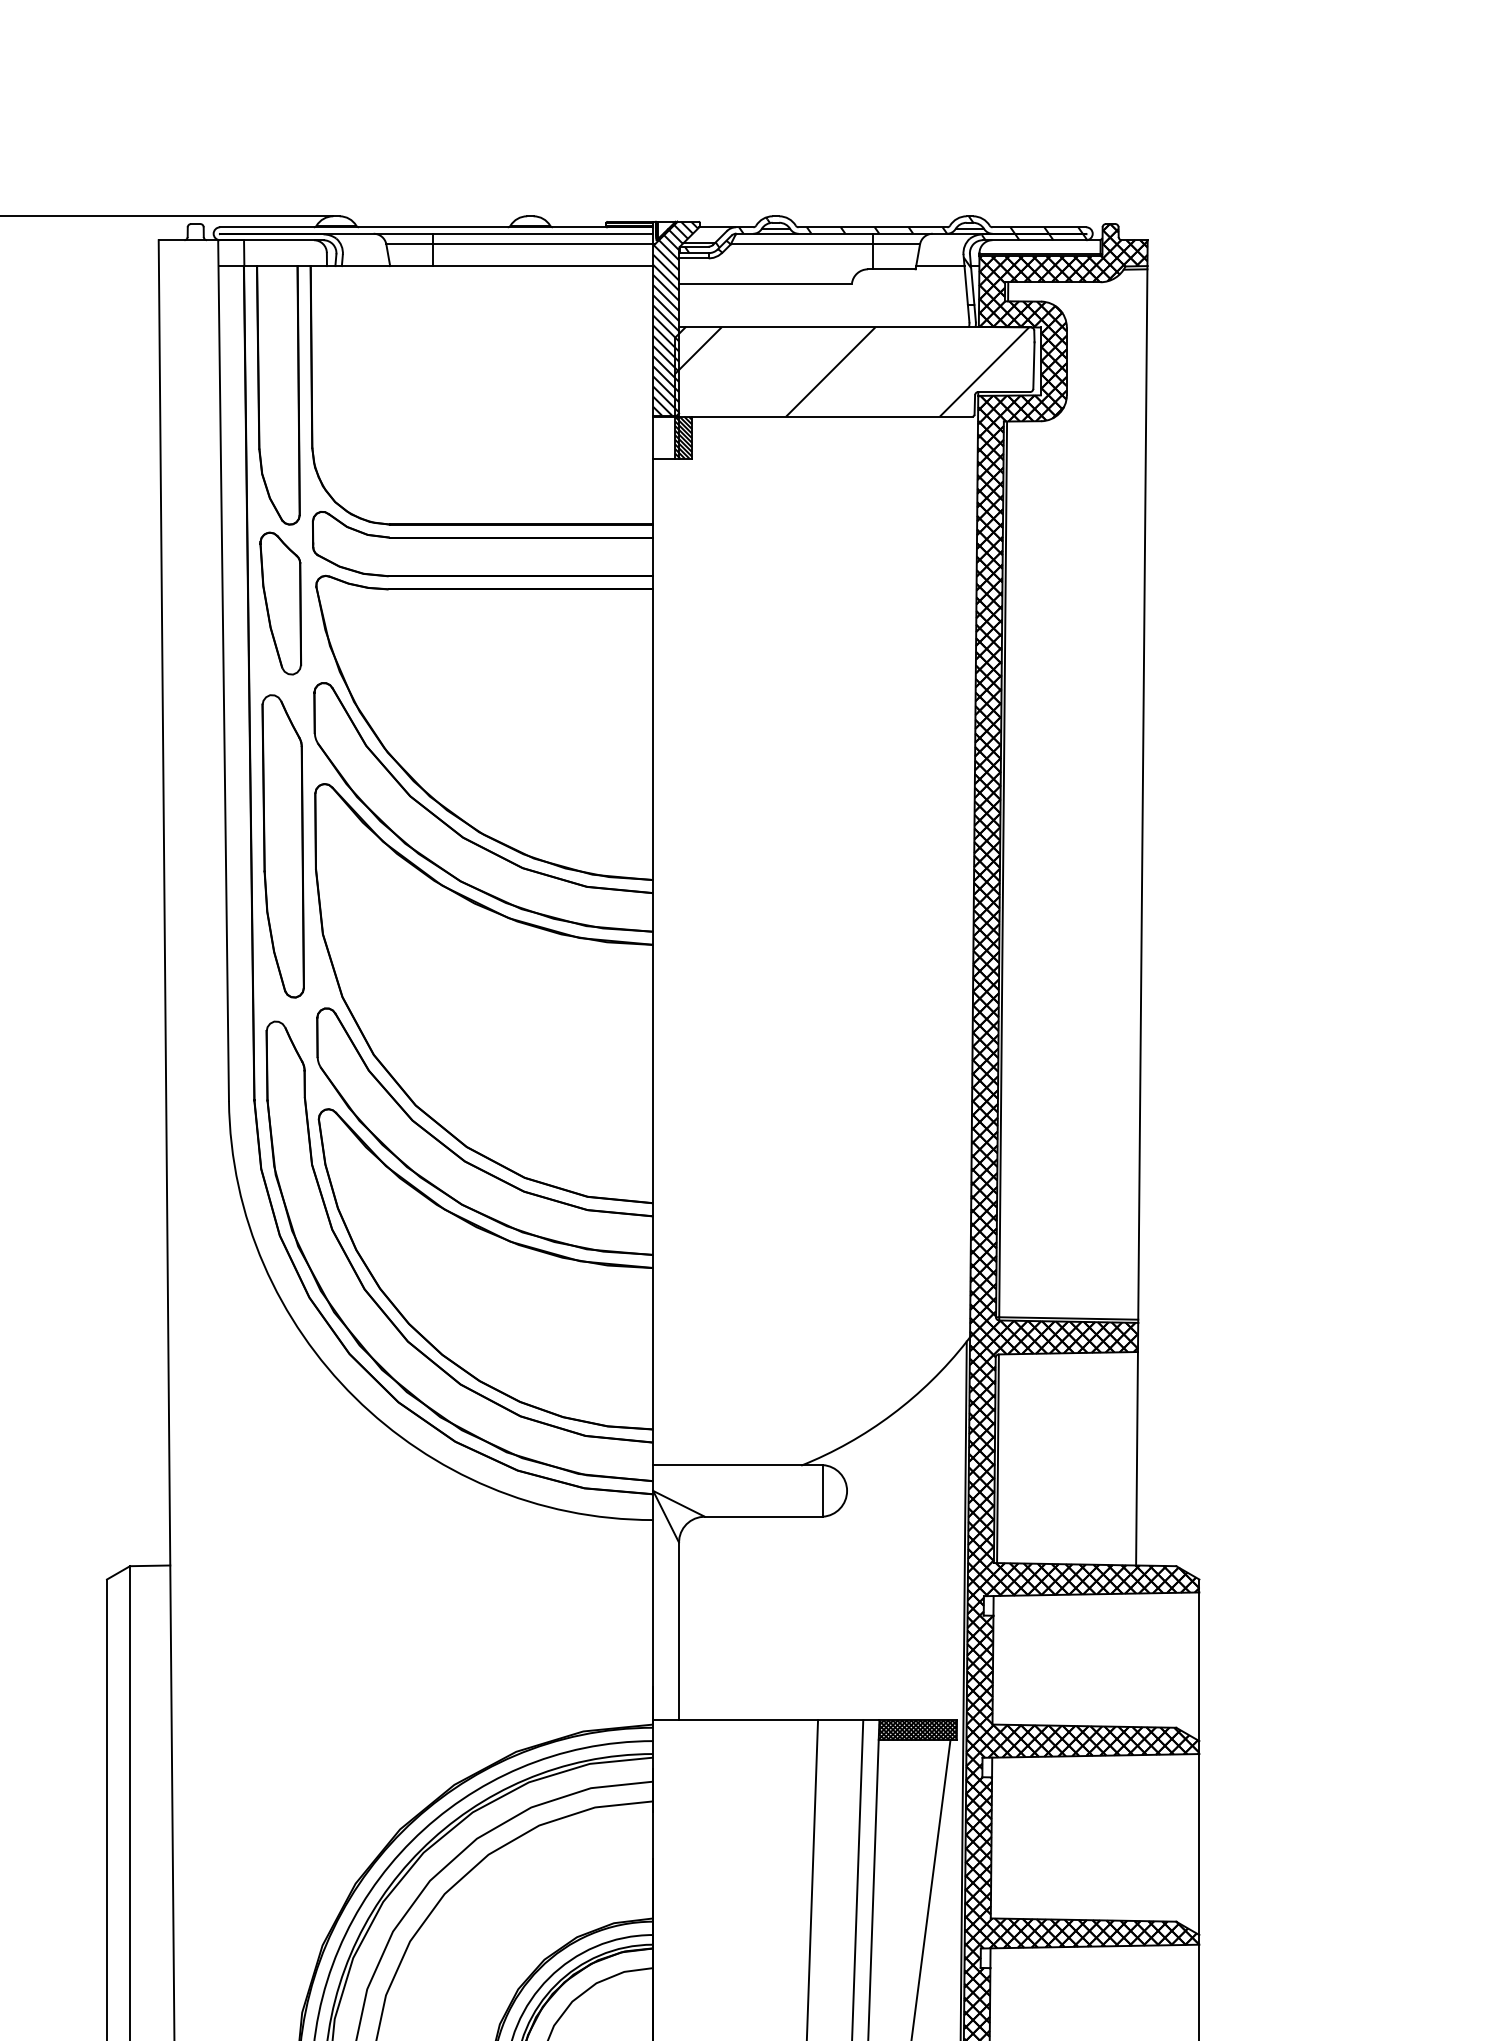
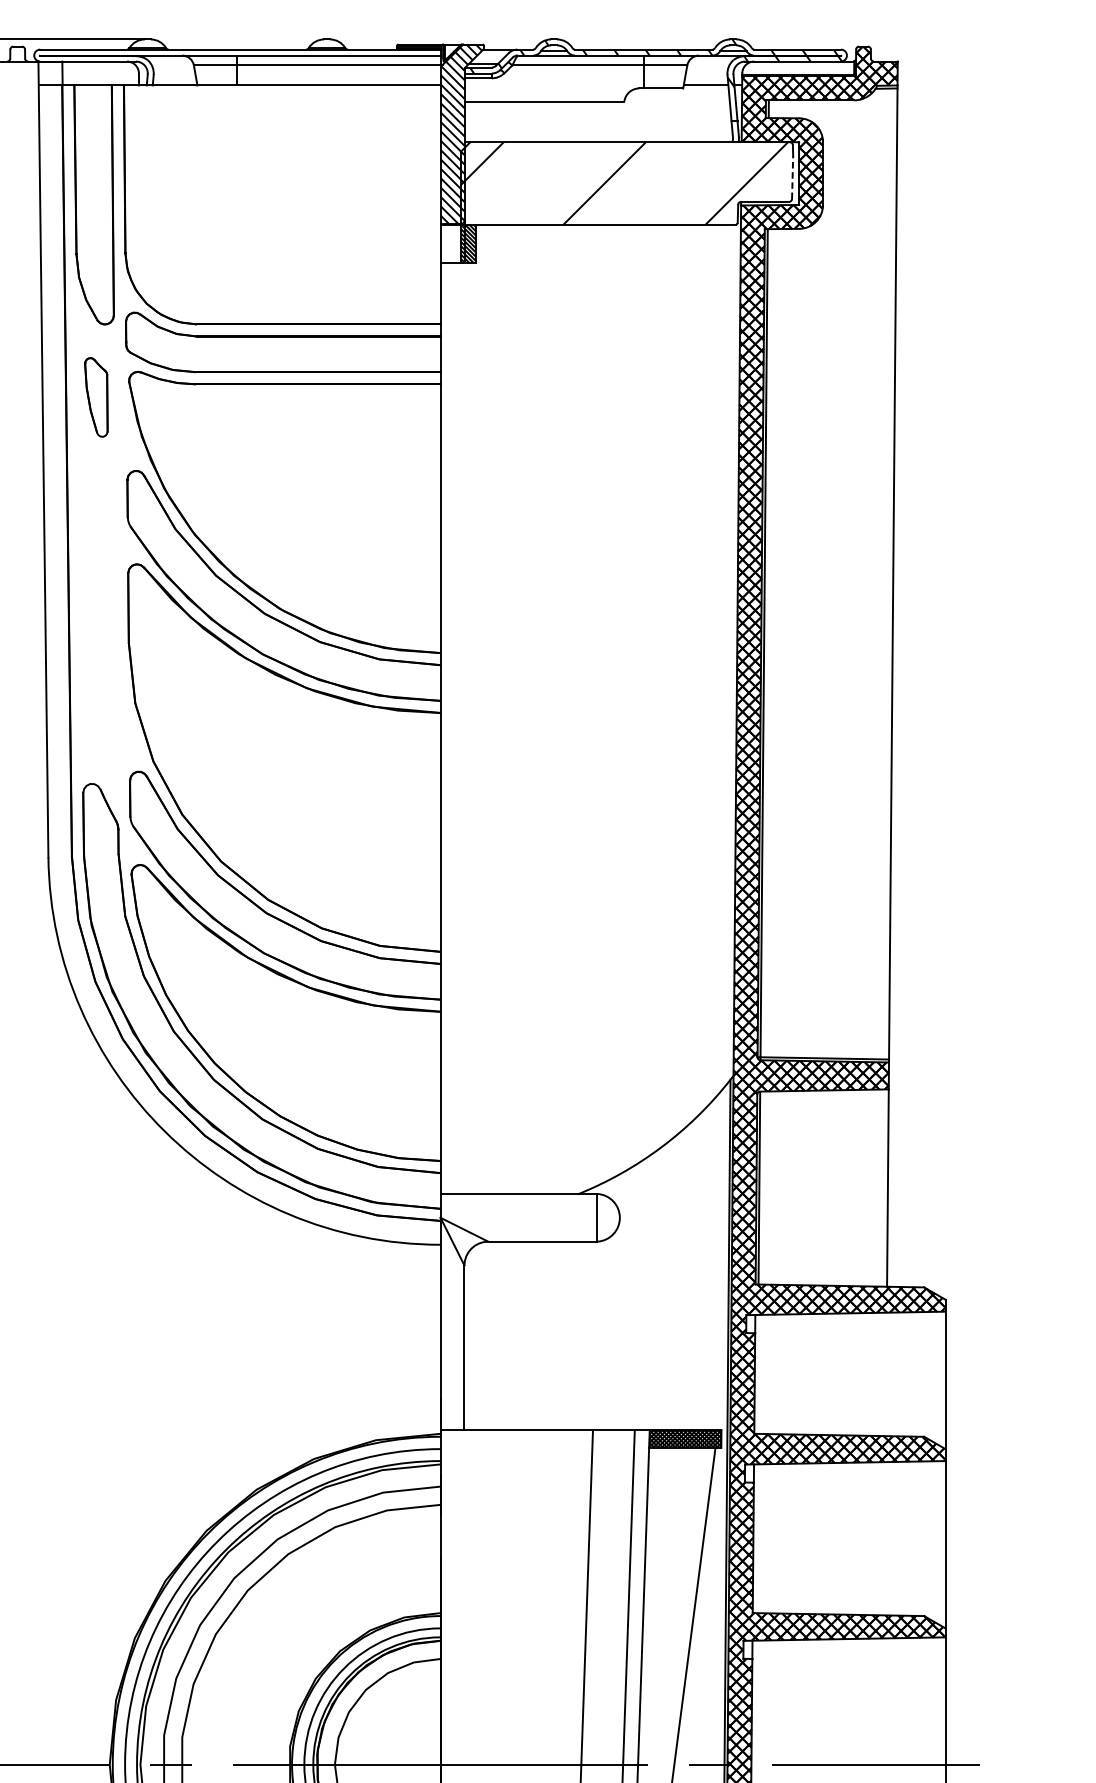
line: (1033, 365) -> (792, 177), solid -> dashed
part: (280, 603) -> (96, 397), size x0.6
part: (282, 846) -> (97, 622), removed

